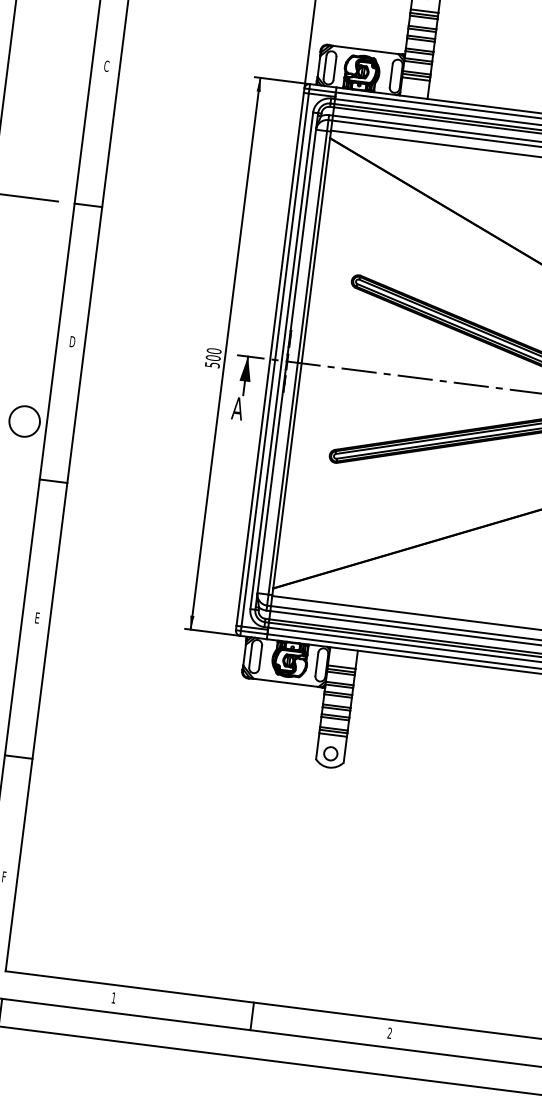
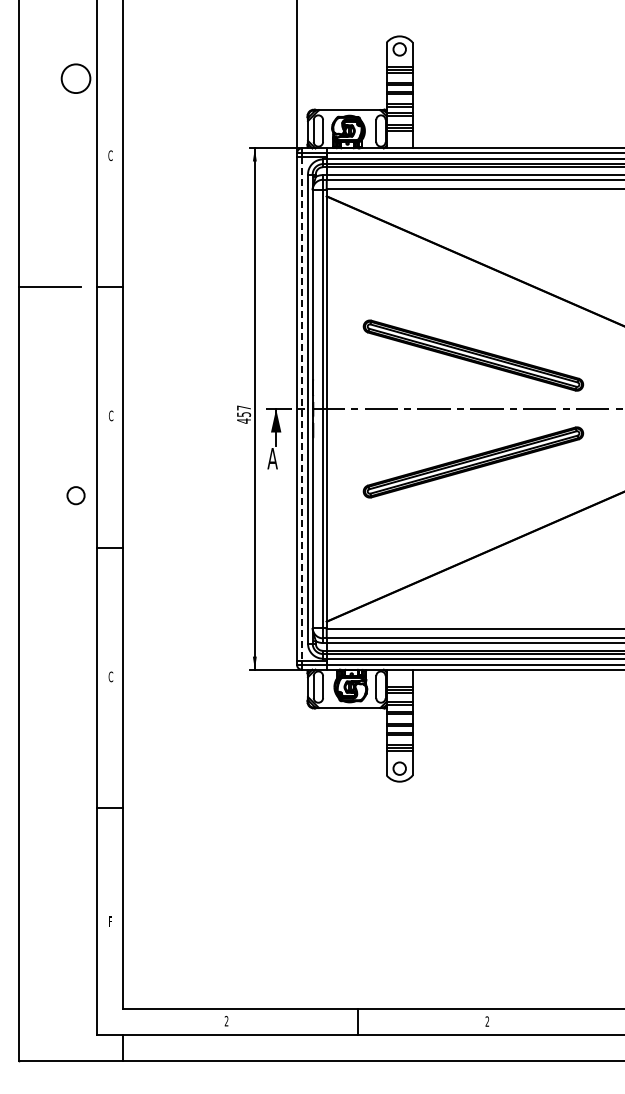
text: (72, 341) -> (111, 415), D -> C
text: (213, 358) -> (244, 414), 500 -> 457
line: (274, 360) -> (301, 409), solid -> dashed
circle: (24, 421) -> (75, 495), size x0.6
text: (36, 617) -> (110, 676), E -> C
text: (113, 997) -> (226, 1020), 1 -> 2

